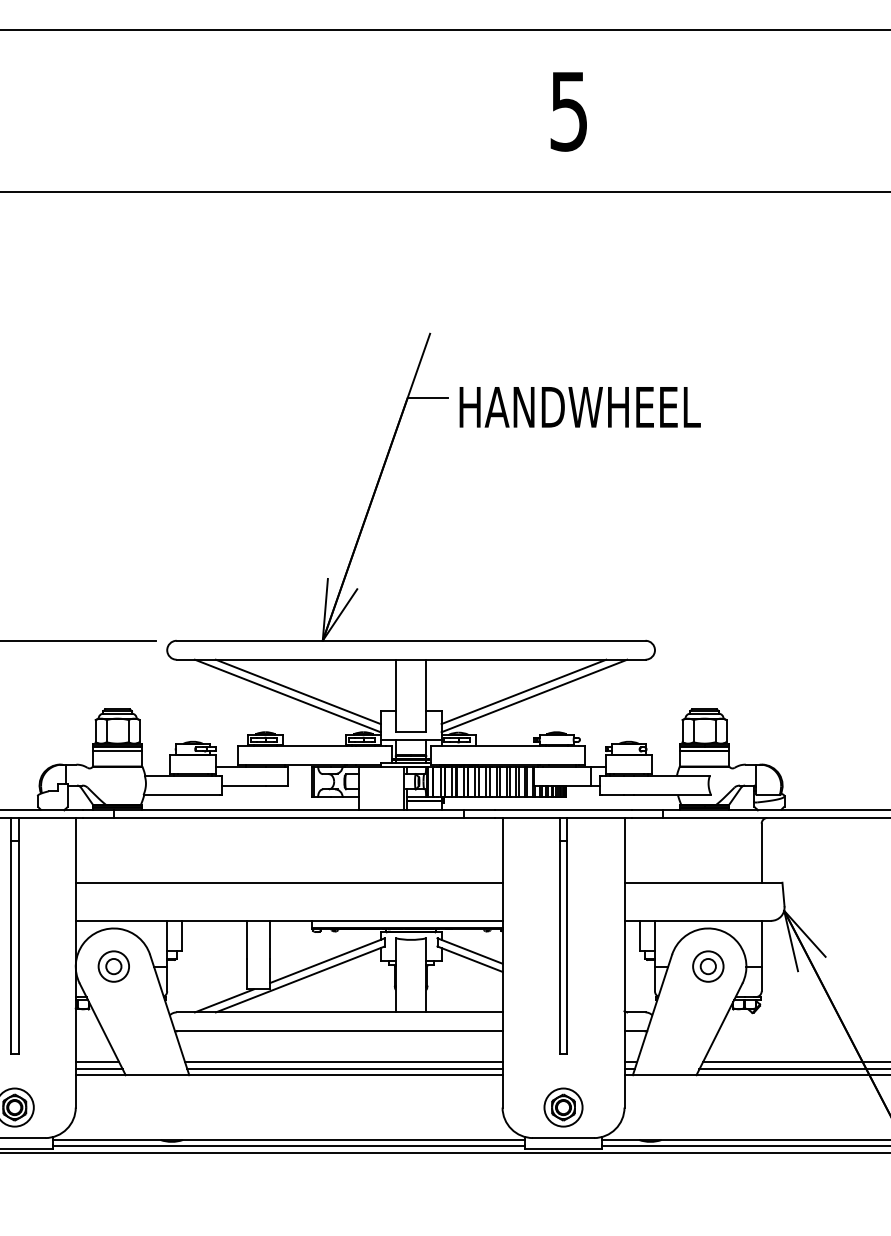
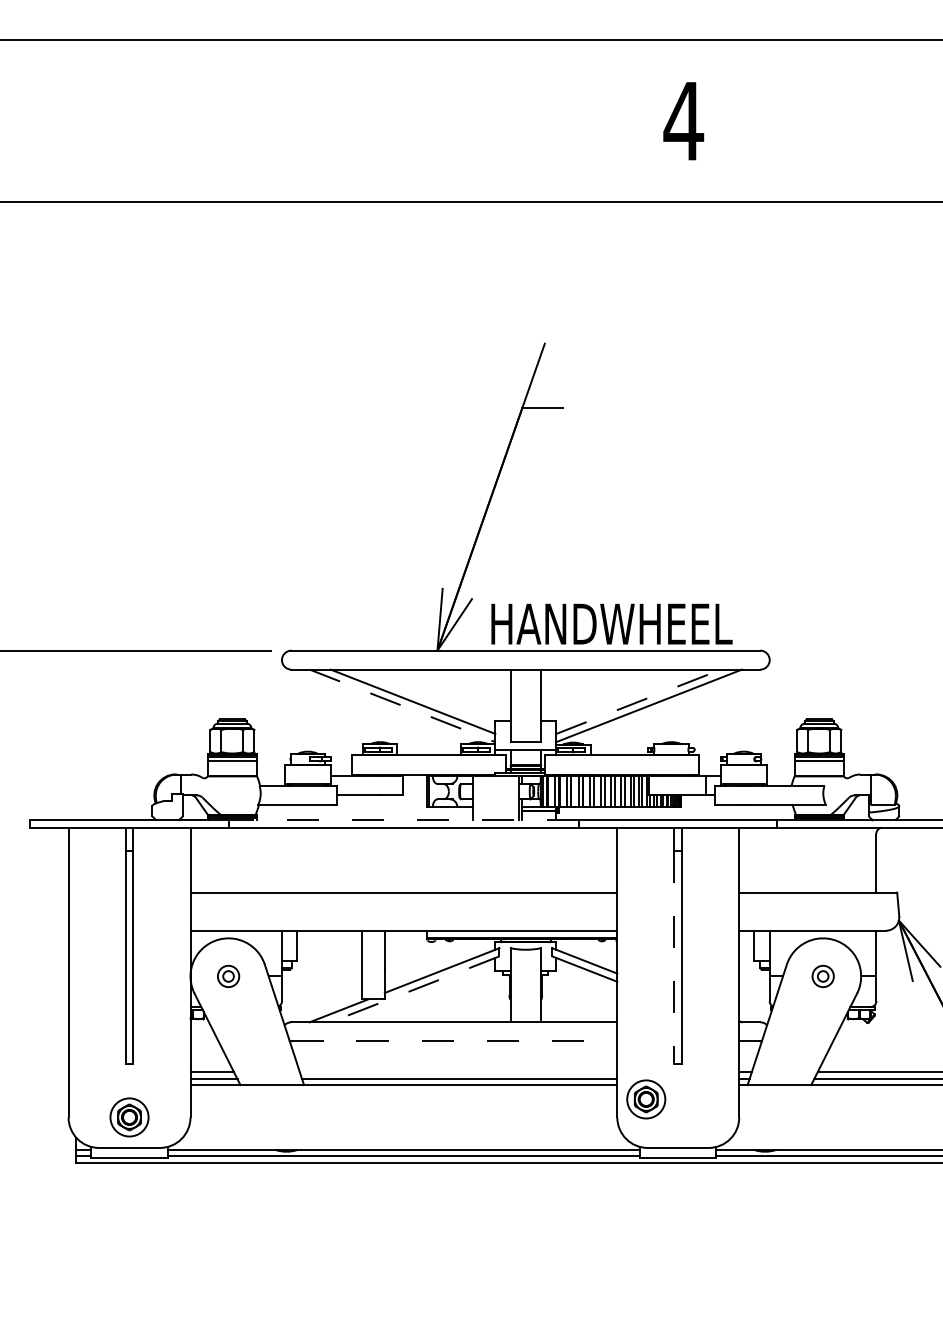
text: (568, 111) -> (683, 121), 5 -> 4
text: (579, 406) -> (611, 623), moved
line: (524, 691) -> (639, 701), solid -> dashed
line: (287, 695) -> (402, 705), solid -> dashed
line: (288, 810) -> (403, 820), solid -> dashed
line: (559, 947) -> (674, 957), solid -> dashed
part: (113, 966) -> (228, 976), size x0.7
part: (708, 966) -> (823, 976), size x0.7
line: (300, 979) -> (415, 989), solid -> dashed
line: (339, 1031) -> (454, 1041), solid -> dashed
line: (343, 1061) -> (458, 1071), removed
part: (563, 1107) -> (646, 1099), moved

